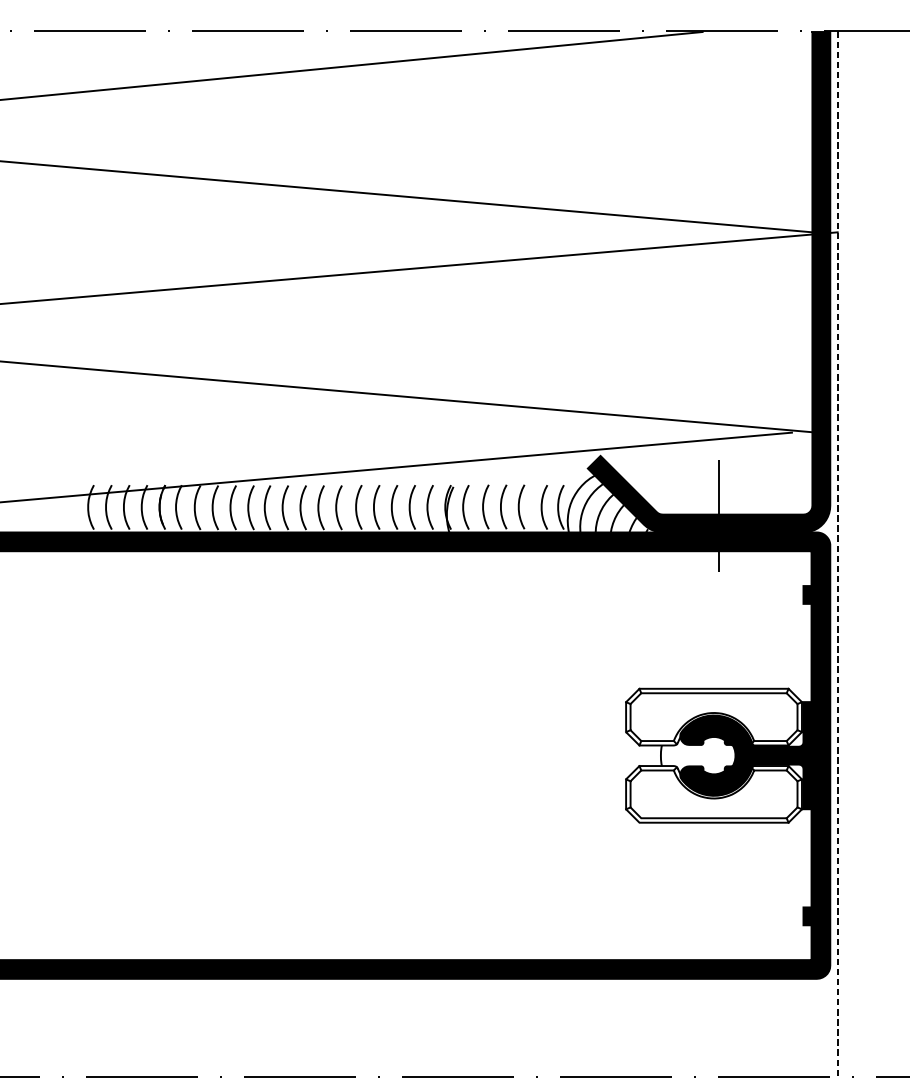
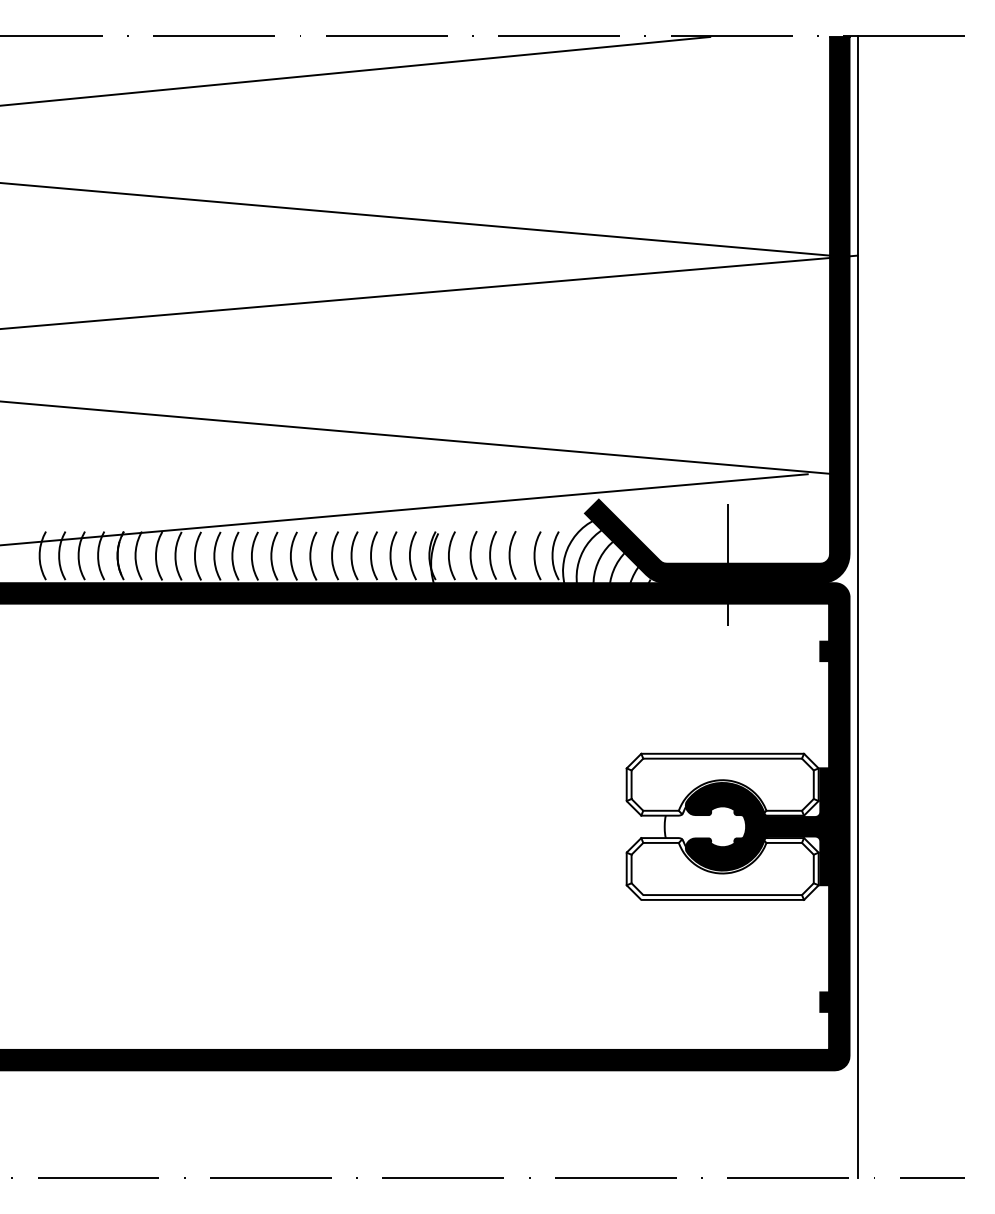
line: (837, 554) -> (857, 607), dashed -> solid

